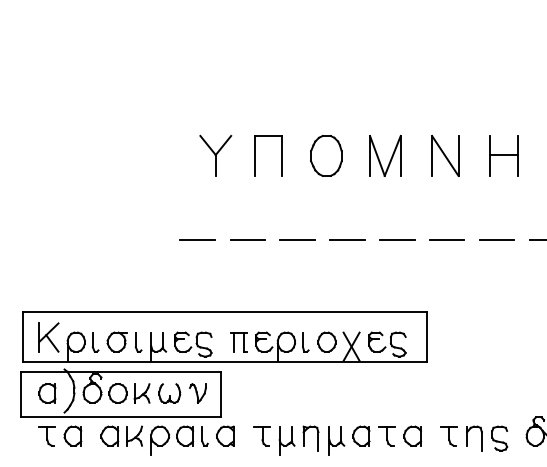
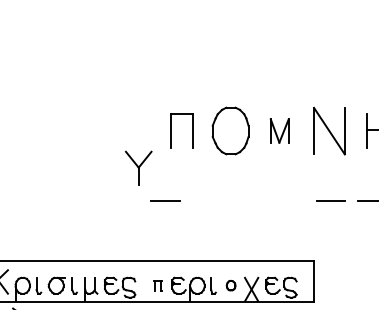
part: (215, 155) -> (138, 168), moved
part: (326, 155) -> (230, 130), size x1.4
part: (385, 155) -> (279, 130), size x0.7
part: (445, 155) -> (329, 130), size x1.4
line: (197, 239) -> (123, 200), removed
line: (297, 239) -> (206, 200), removed
line: (347, 239) -> (248, 200), removed
line: (396, 239) -> (288, 200), removed
part: (326, 341) -> (230, 285), size x0.6
part: (238, 342) -> (157, 286), size x0.6

